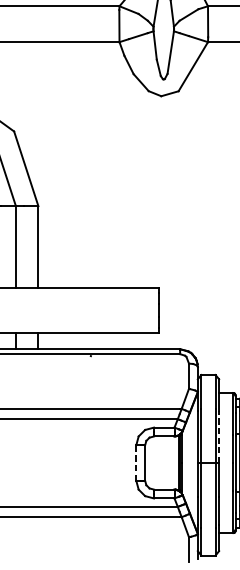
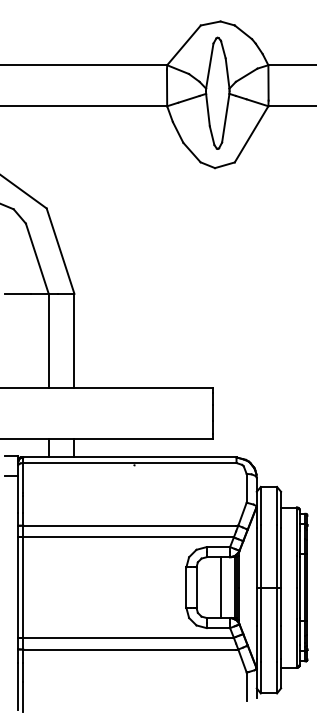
line: (219, 437) -> (281, 558), dashed -> solid
line: (136, 462) -> (186, 587), dashed -> solid
line: (166, 462) -> (221, 587), added

